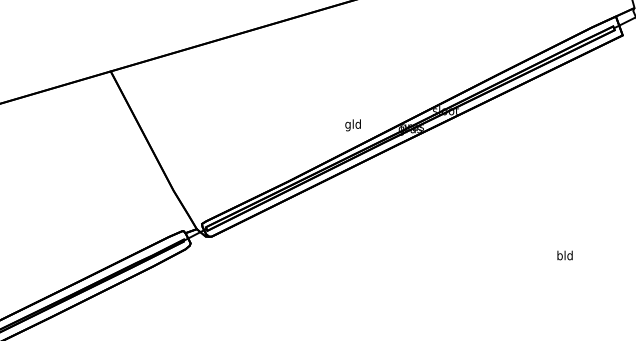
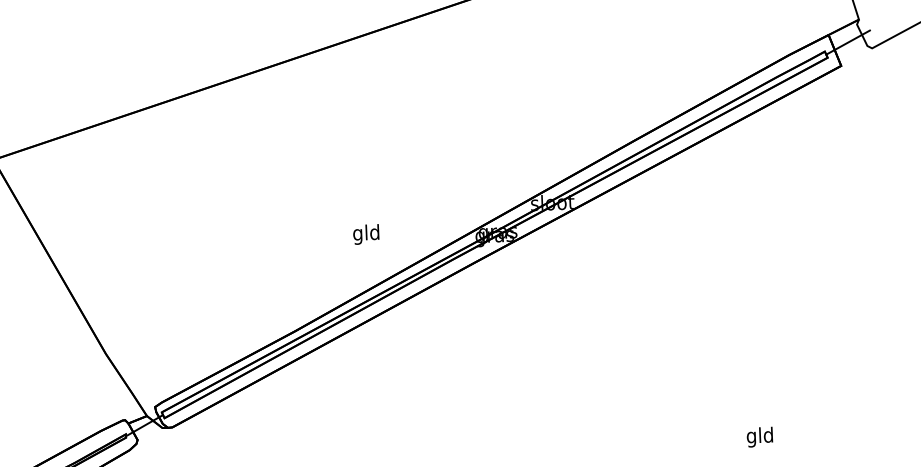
text: (352, 125) -> (365, 234), moved
text: (559, 256) -> (750, 437), bld -> gld

